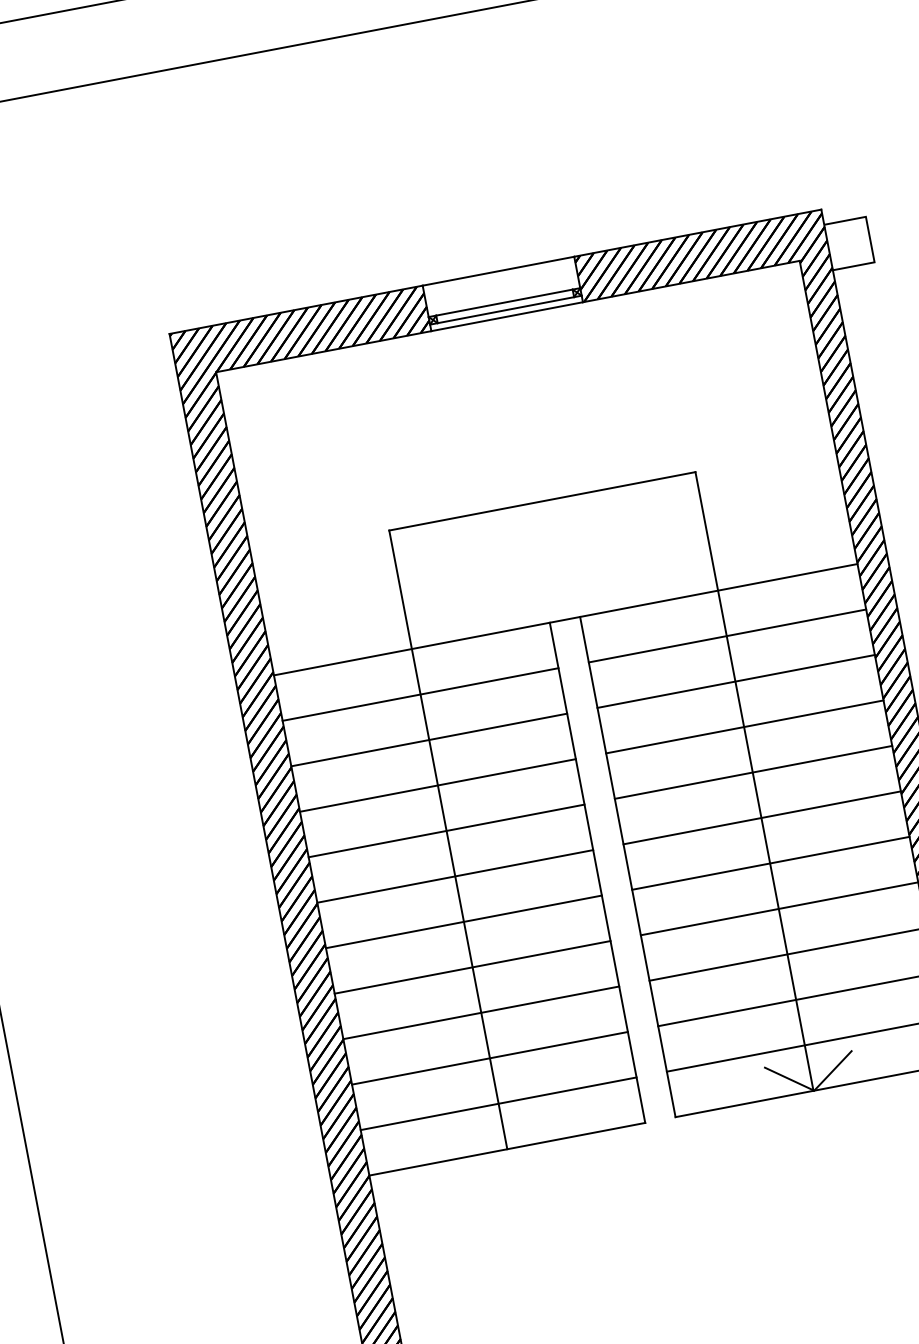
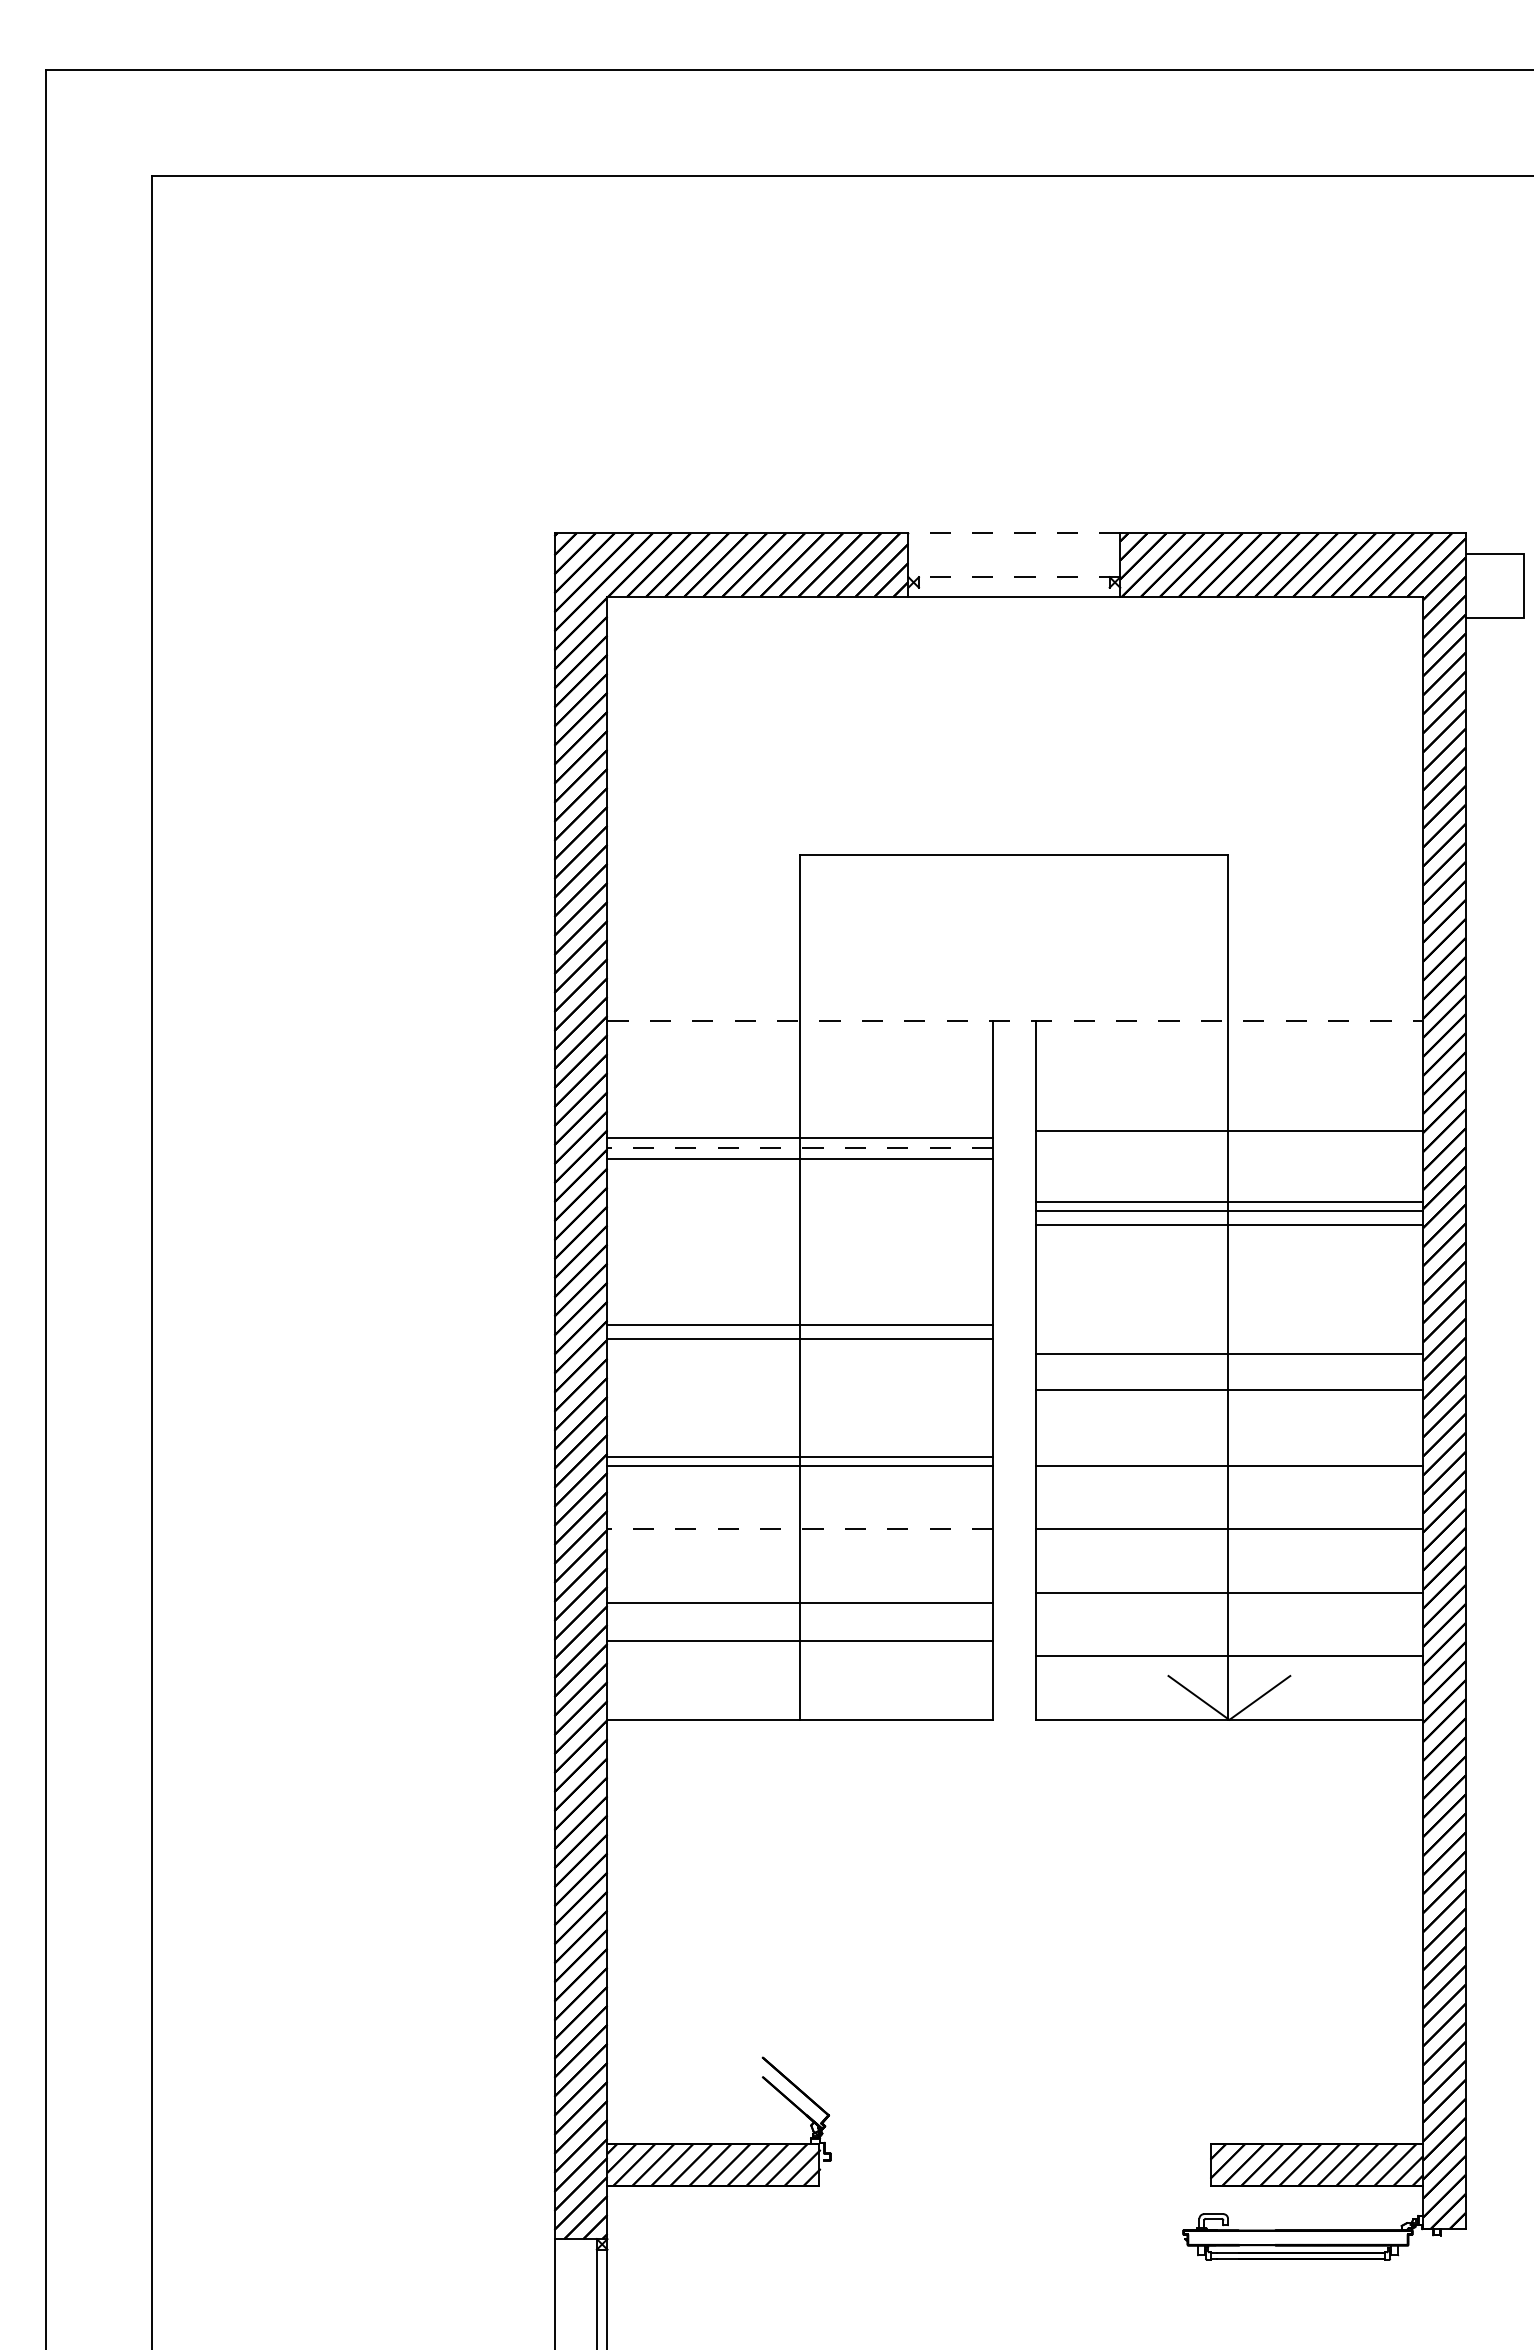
line: (498, 271) -> (1014, 533), solid -> dashed
line: (504, 302) -> (1014, 577), solid -> dashed
line: (506, 309) -> (1014, 587), removed
line: (565, 619) -> (1015, 1020), solid -> dashed
line: (727, 636) -> (1229, 1131), moved
line: (736, 681) -> (1229, 1201), moved
line: (420, 694) -> (800, 1138), moved
line: (429, 739) -> (800, 1147), solid -> dashed
line: (753, 772) -> (1229, 1224), moved
line: (438, 785) -> (800, 1159), moved
line: (762, 817) -> (1229, 1389), moved
line: (446, 830) -> (800, 1324), moved
line: (771, 863) -> (1229, 1354), moved
line: (464, 922) -> (800, 1457), moved
line: (481, 1013) -> (800, 1529), solid -> dashed
line: (490, 1058) -> (800, 1640), moved
line: (498, 1103) -> (800, 1603), moved

